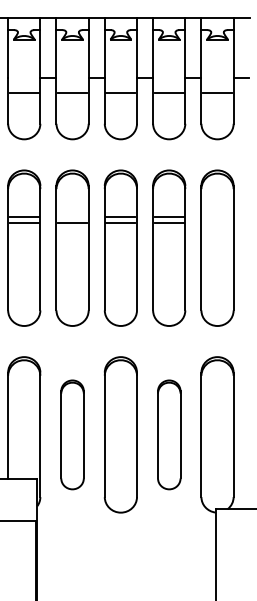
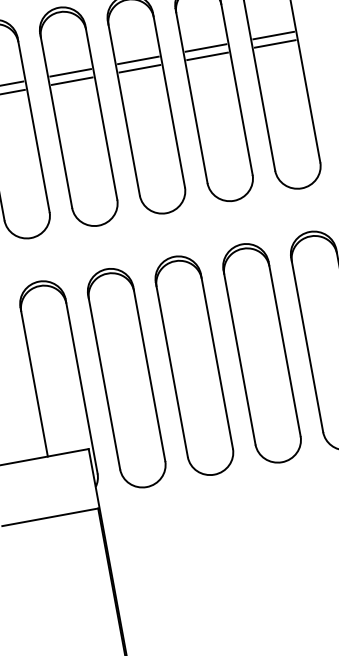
line: (72, 216) -> (70, 72), added
line: (217, 216) -> (273, 35), added
line: (217, 222) -> (275, 43), added
part: (72, 434) -> (126, 377), size x1.43
part: (169, 434) -> (262, 352), size x1.43

